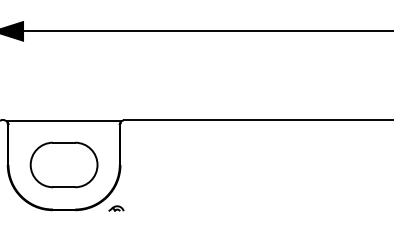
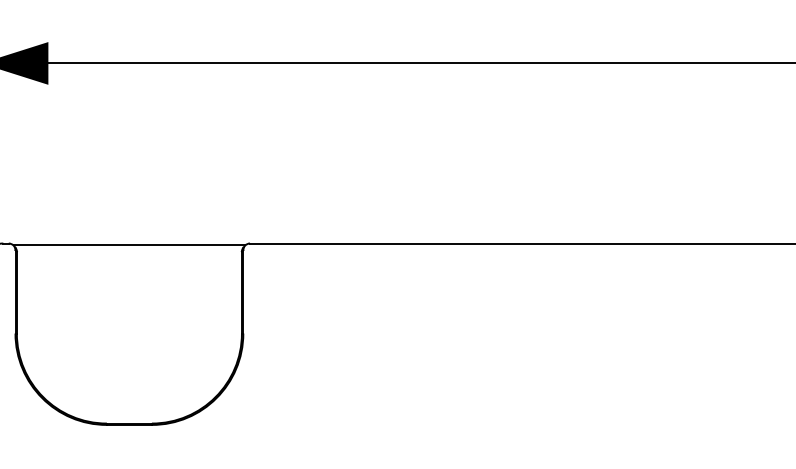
part: (63, 164) -> (128, 332), removed
part: (116, 208) -> (235, 421), removed

